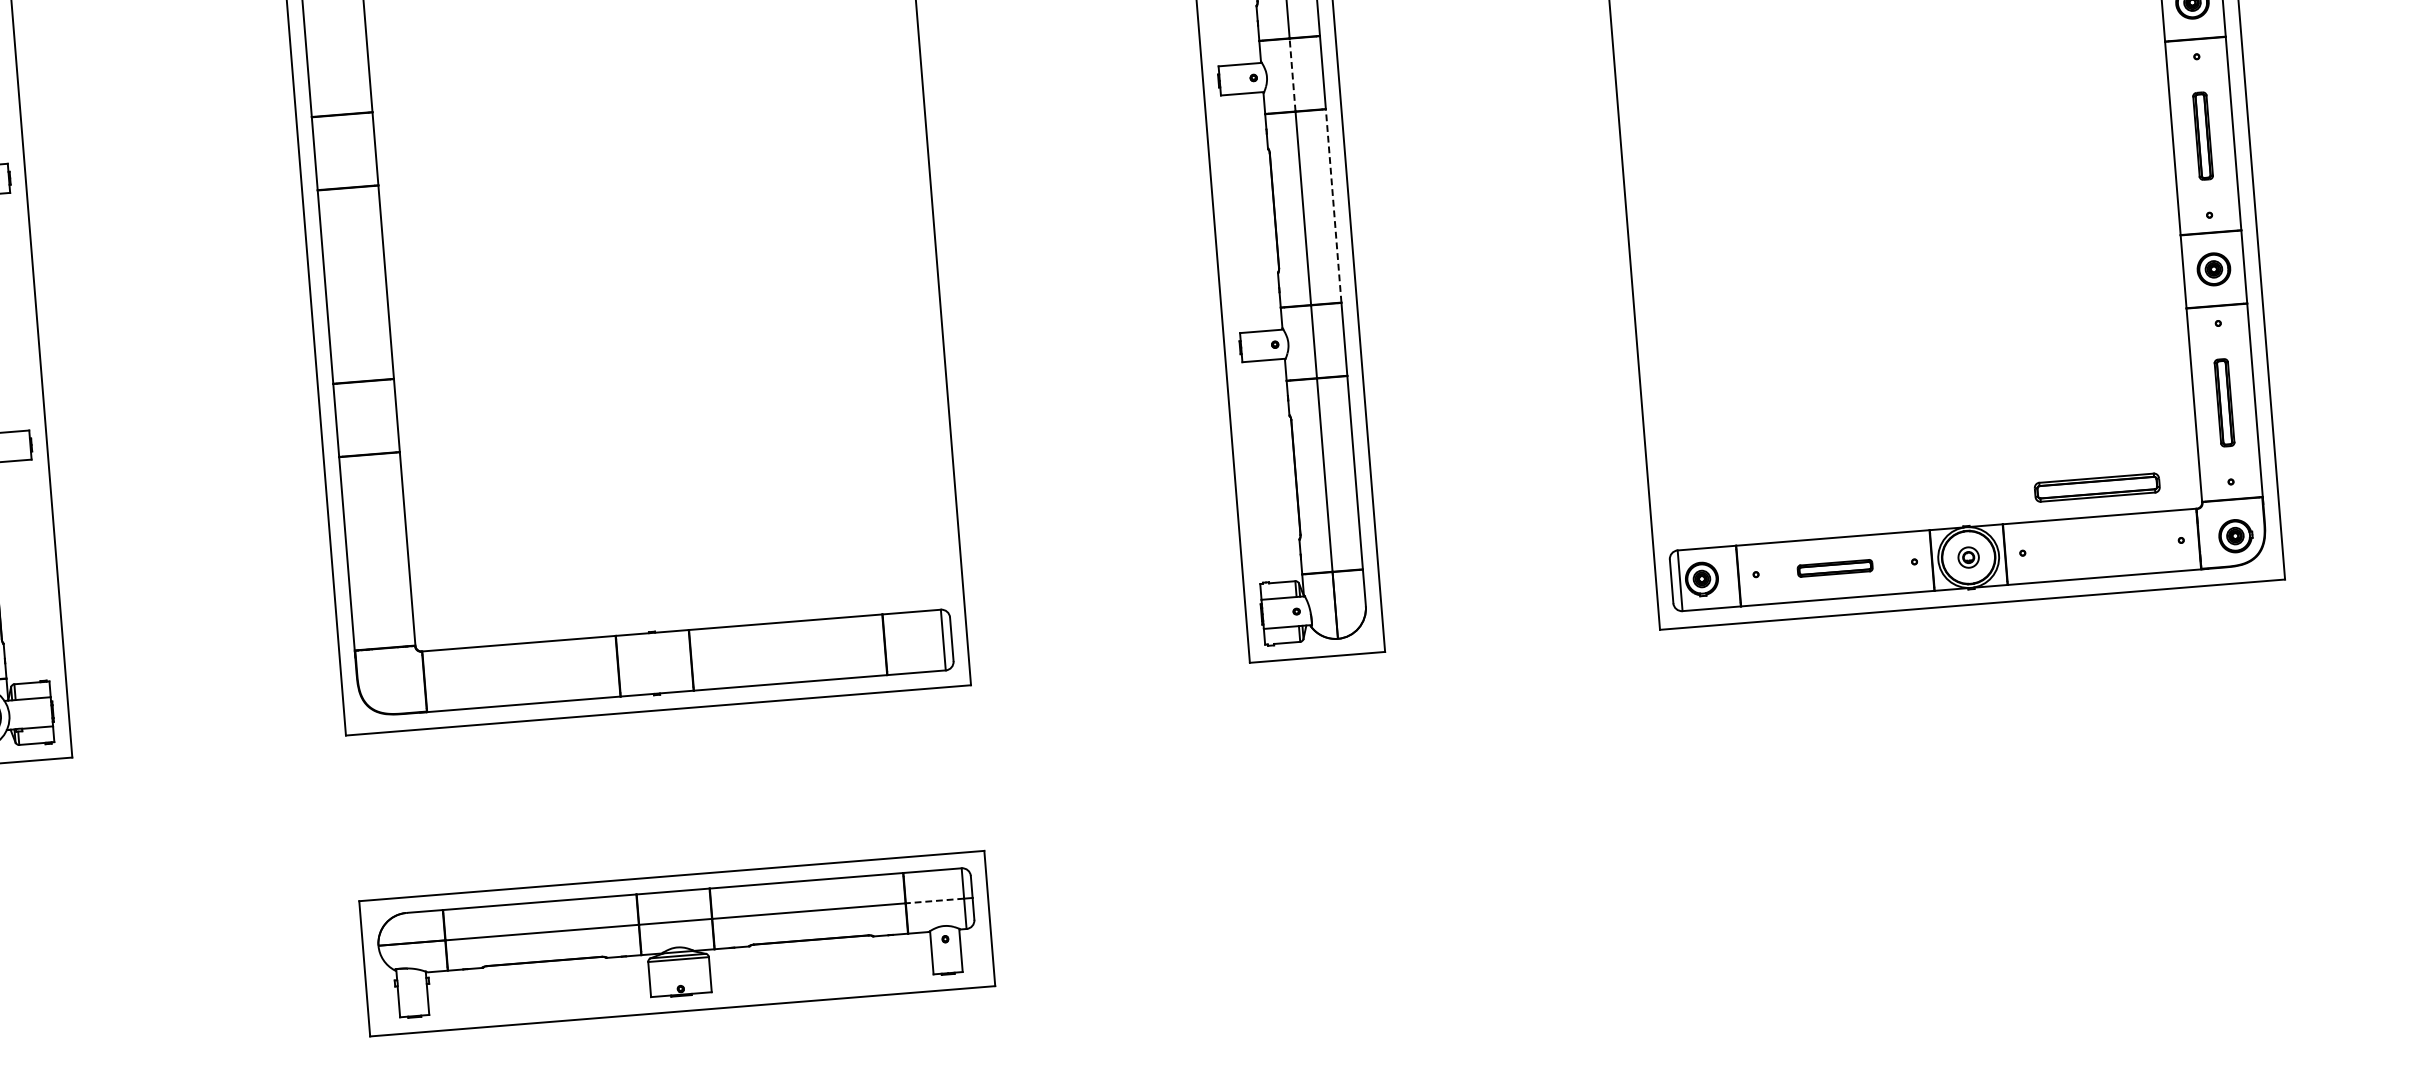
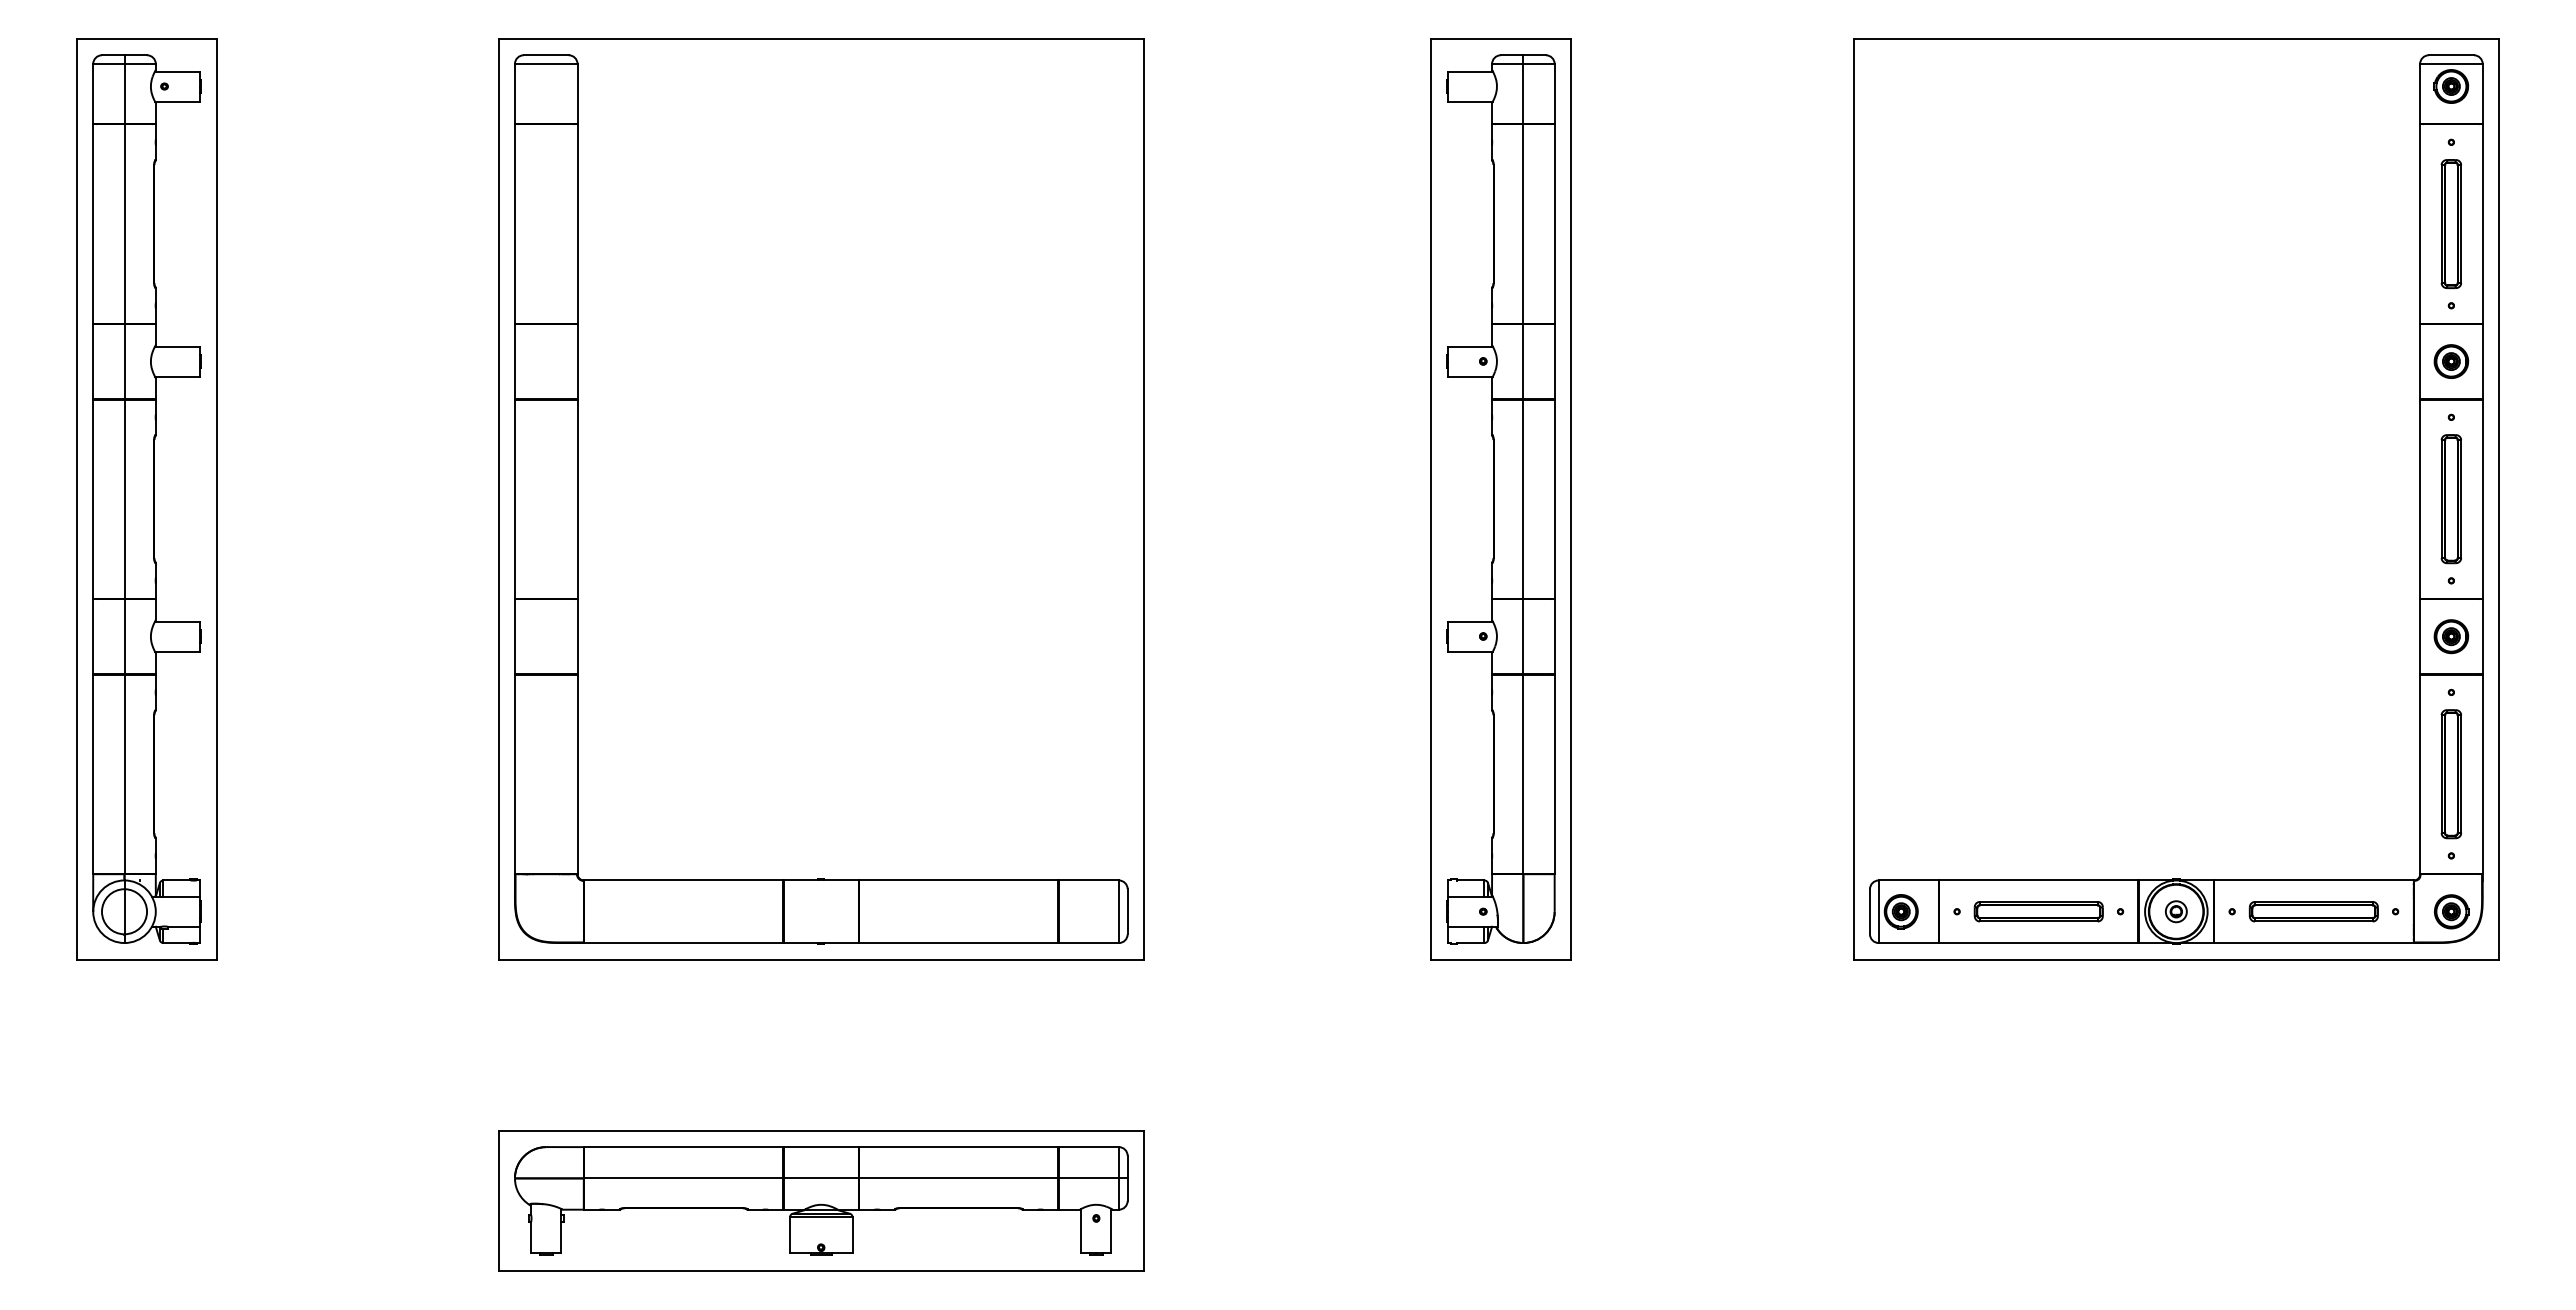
line: (1292, 74) -> (1523, 361), dashed -> solid
part: (2202, 136) -> (2450, 499), size x1.43
line: (1333, 206) -> (1554, 499), dashed -> solid
part: (2223, 403) -> (2450, 774), size x1.43
part: (2096, 487) -> (2313, 911), moved
part: (1835, 568) -> (2038, 911), size x1.67
line: (934, 901) -> (1088, 1178), dashed -> solid

